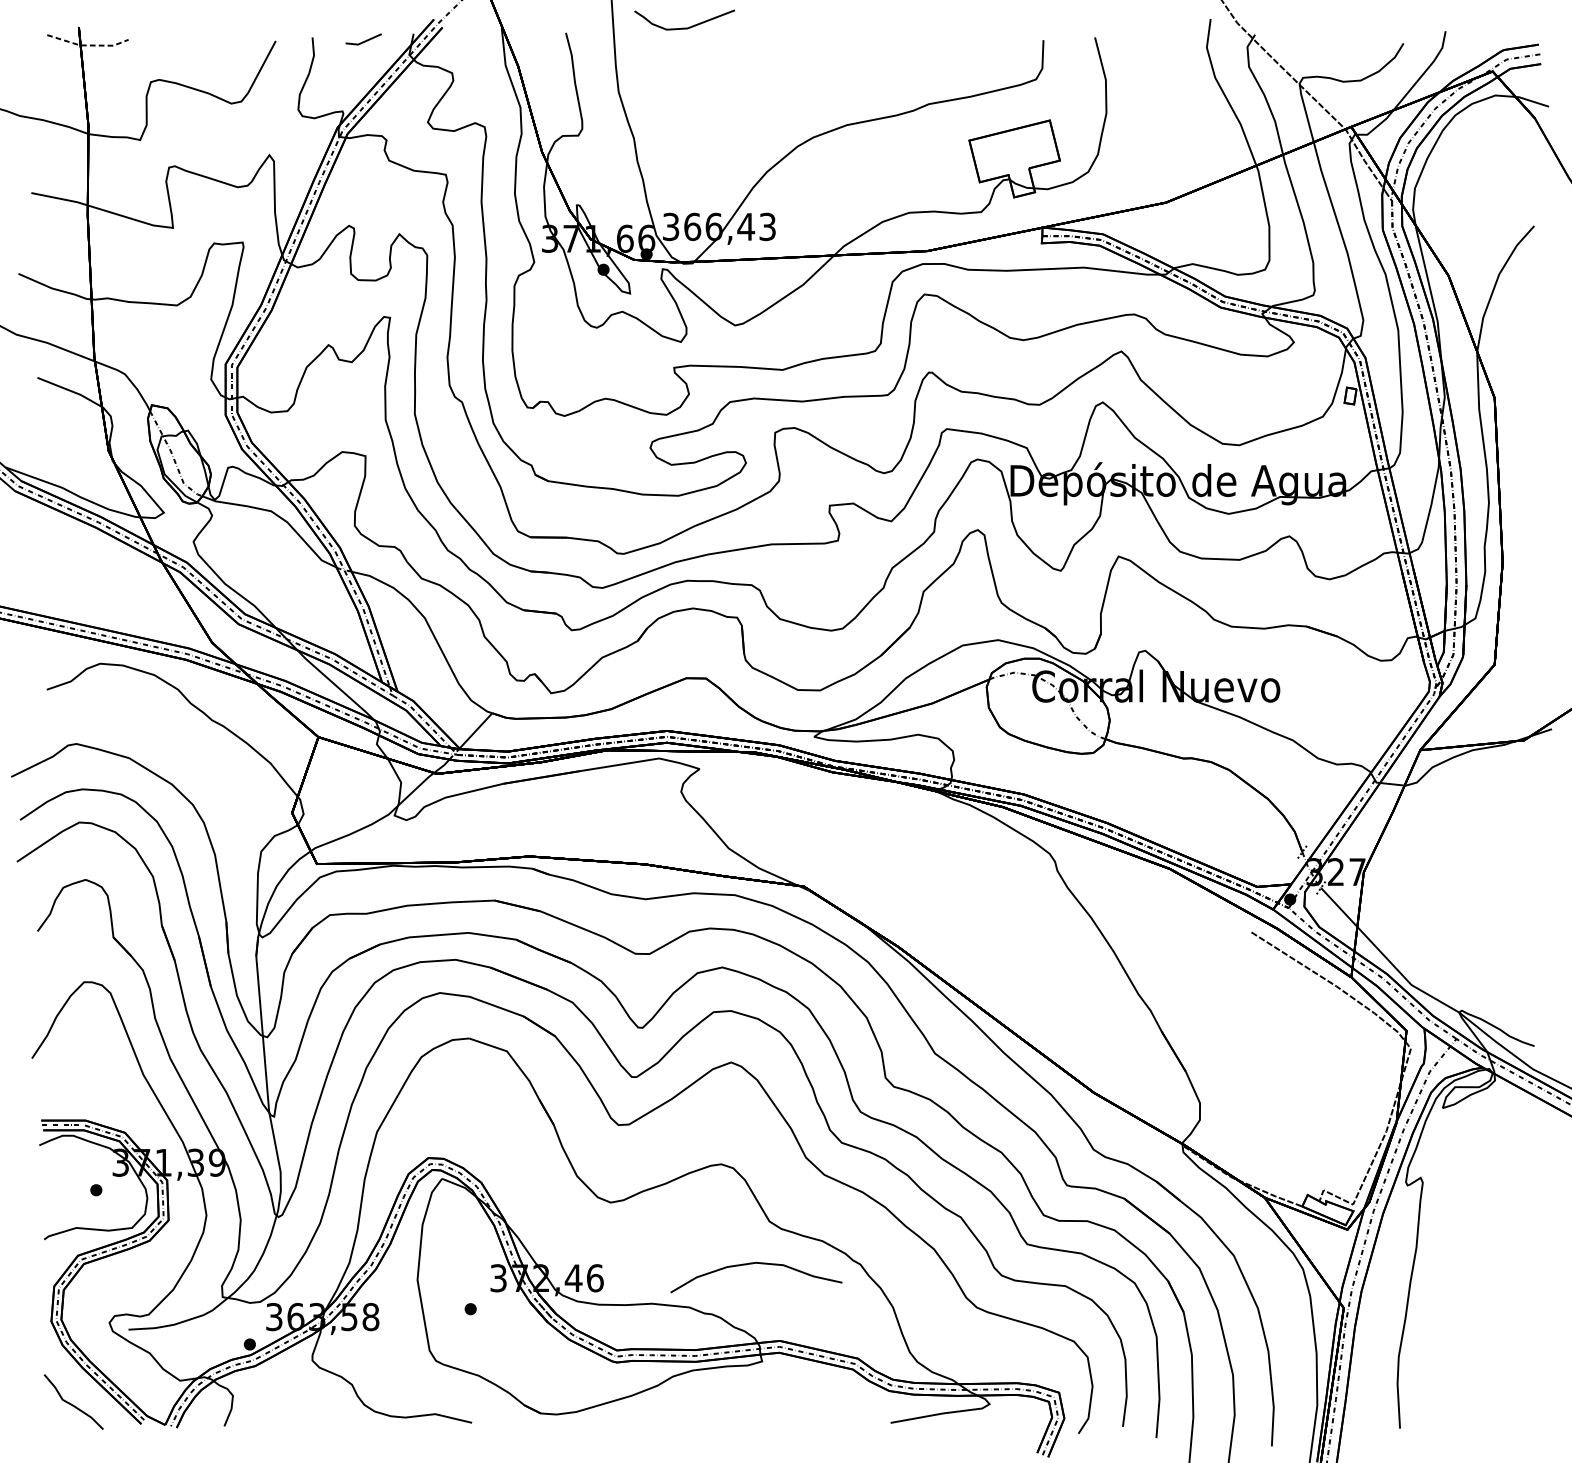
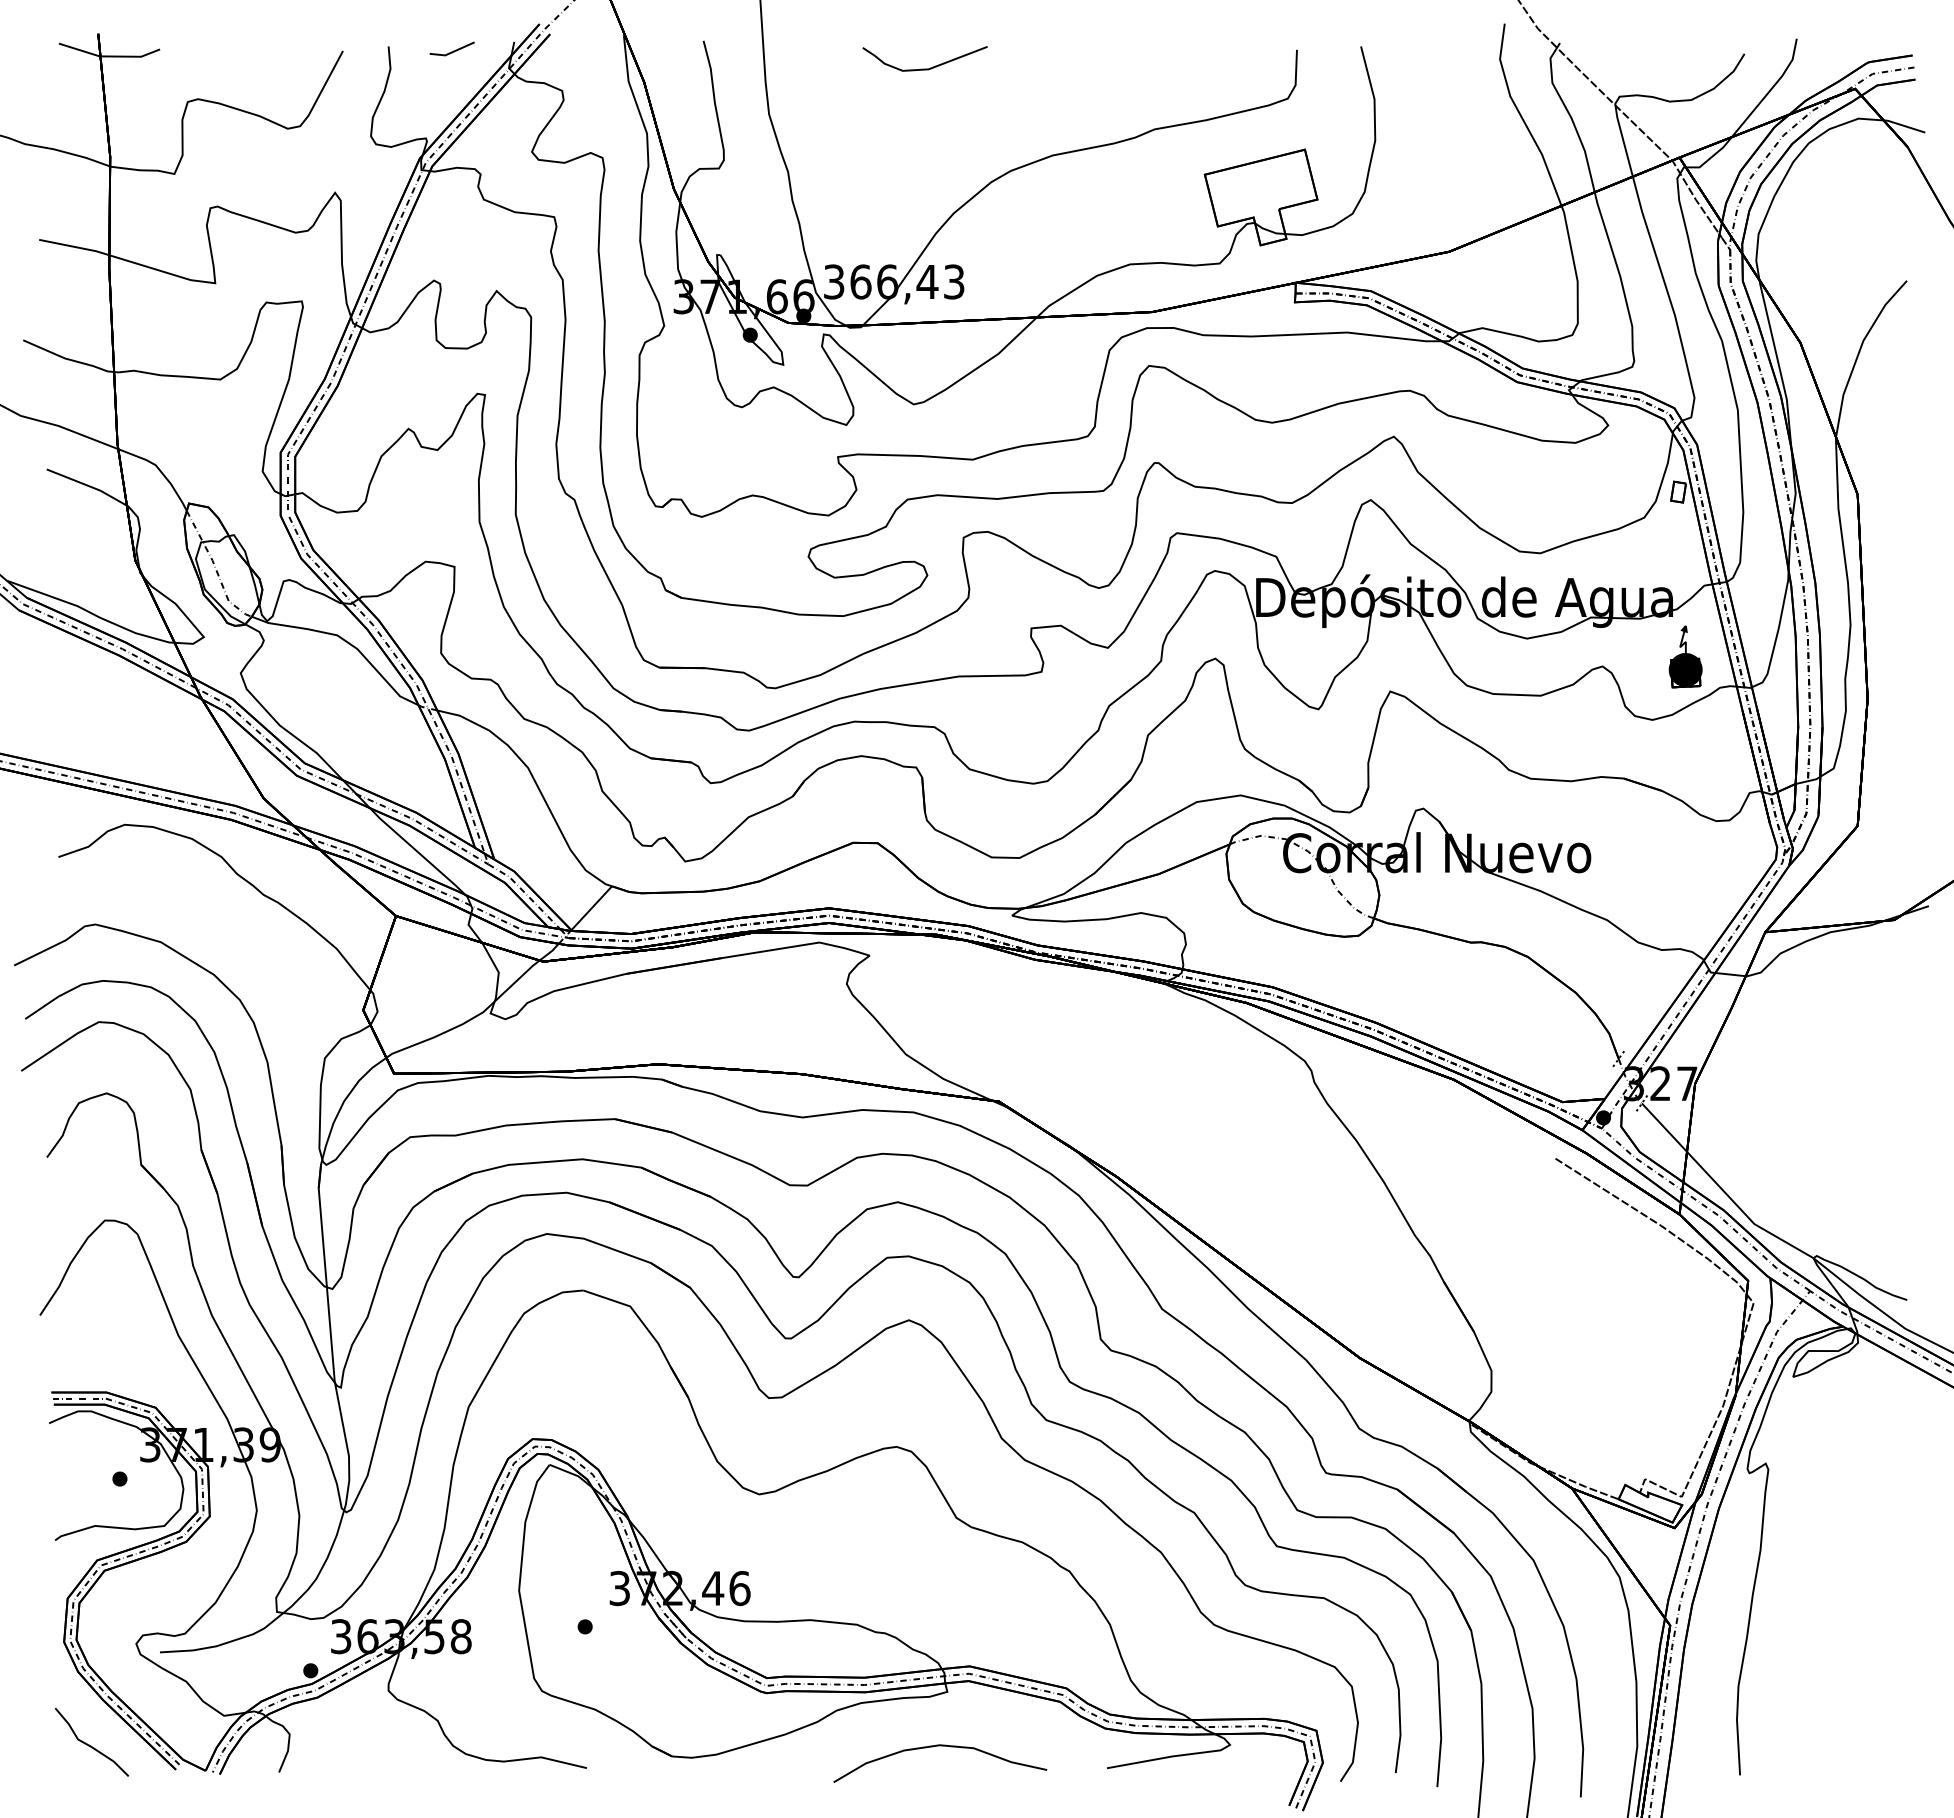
curve: (684, 27) -> (924, 68), moved
line: (87, 45) -> (109, 56), dashed -> solid
part: (1356, 528) -> (1685, 656), added
curve: (756, 1263) -> (940, 1746), moved

